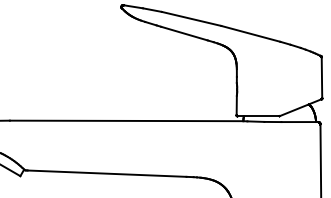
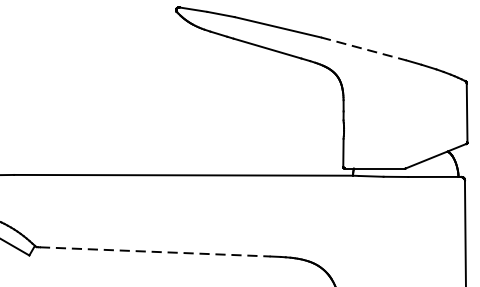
line: (250, 33) -> (363, 48), solid -> dashed
line: (107, 173) -> (155, 251), solid -> dashed

